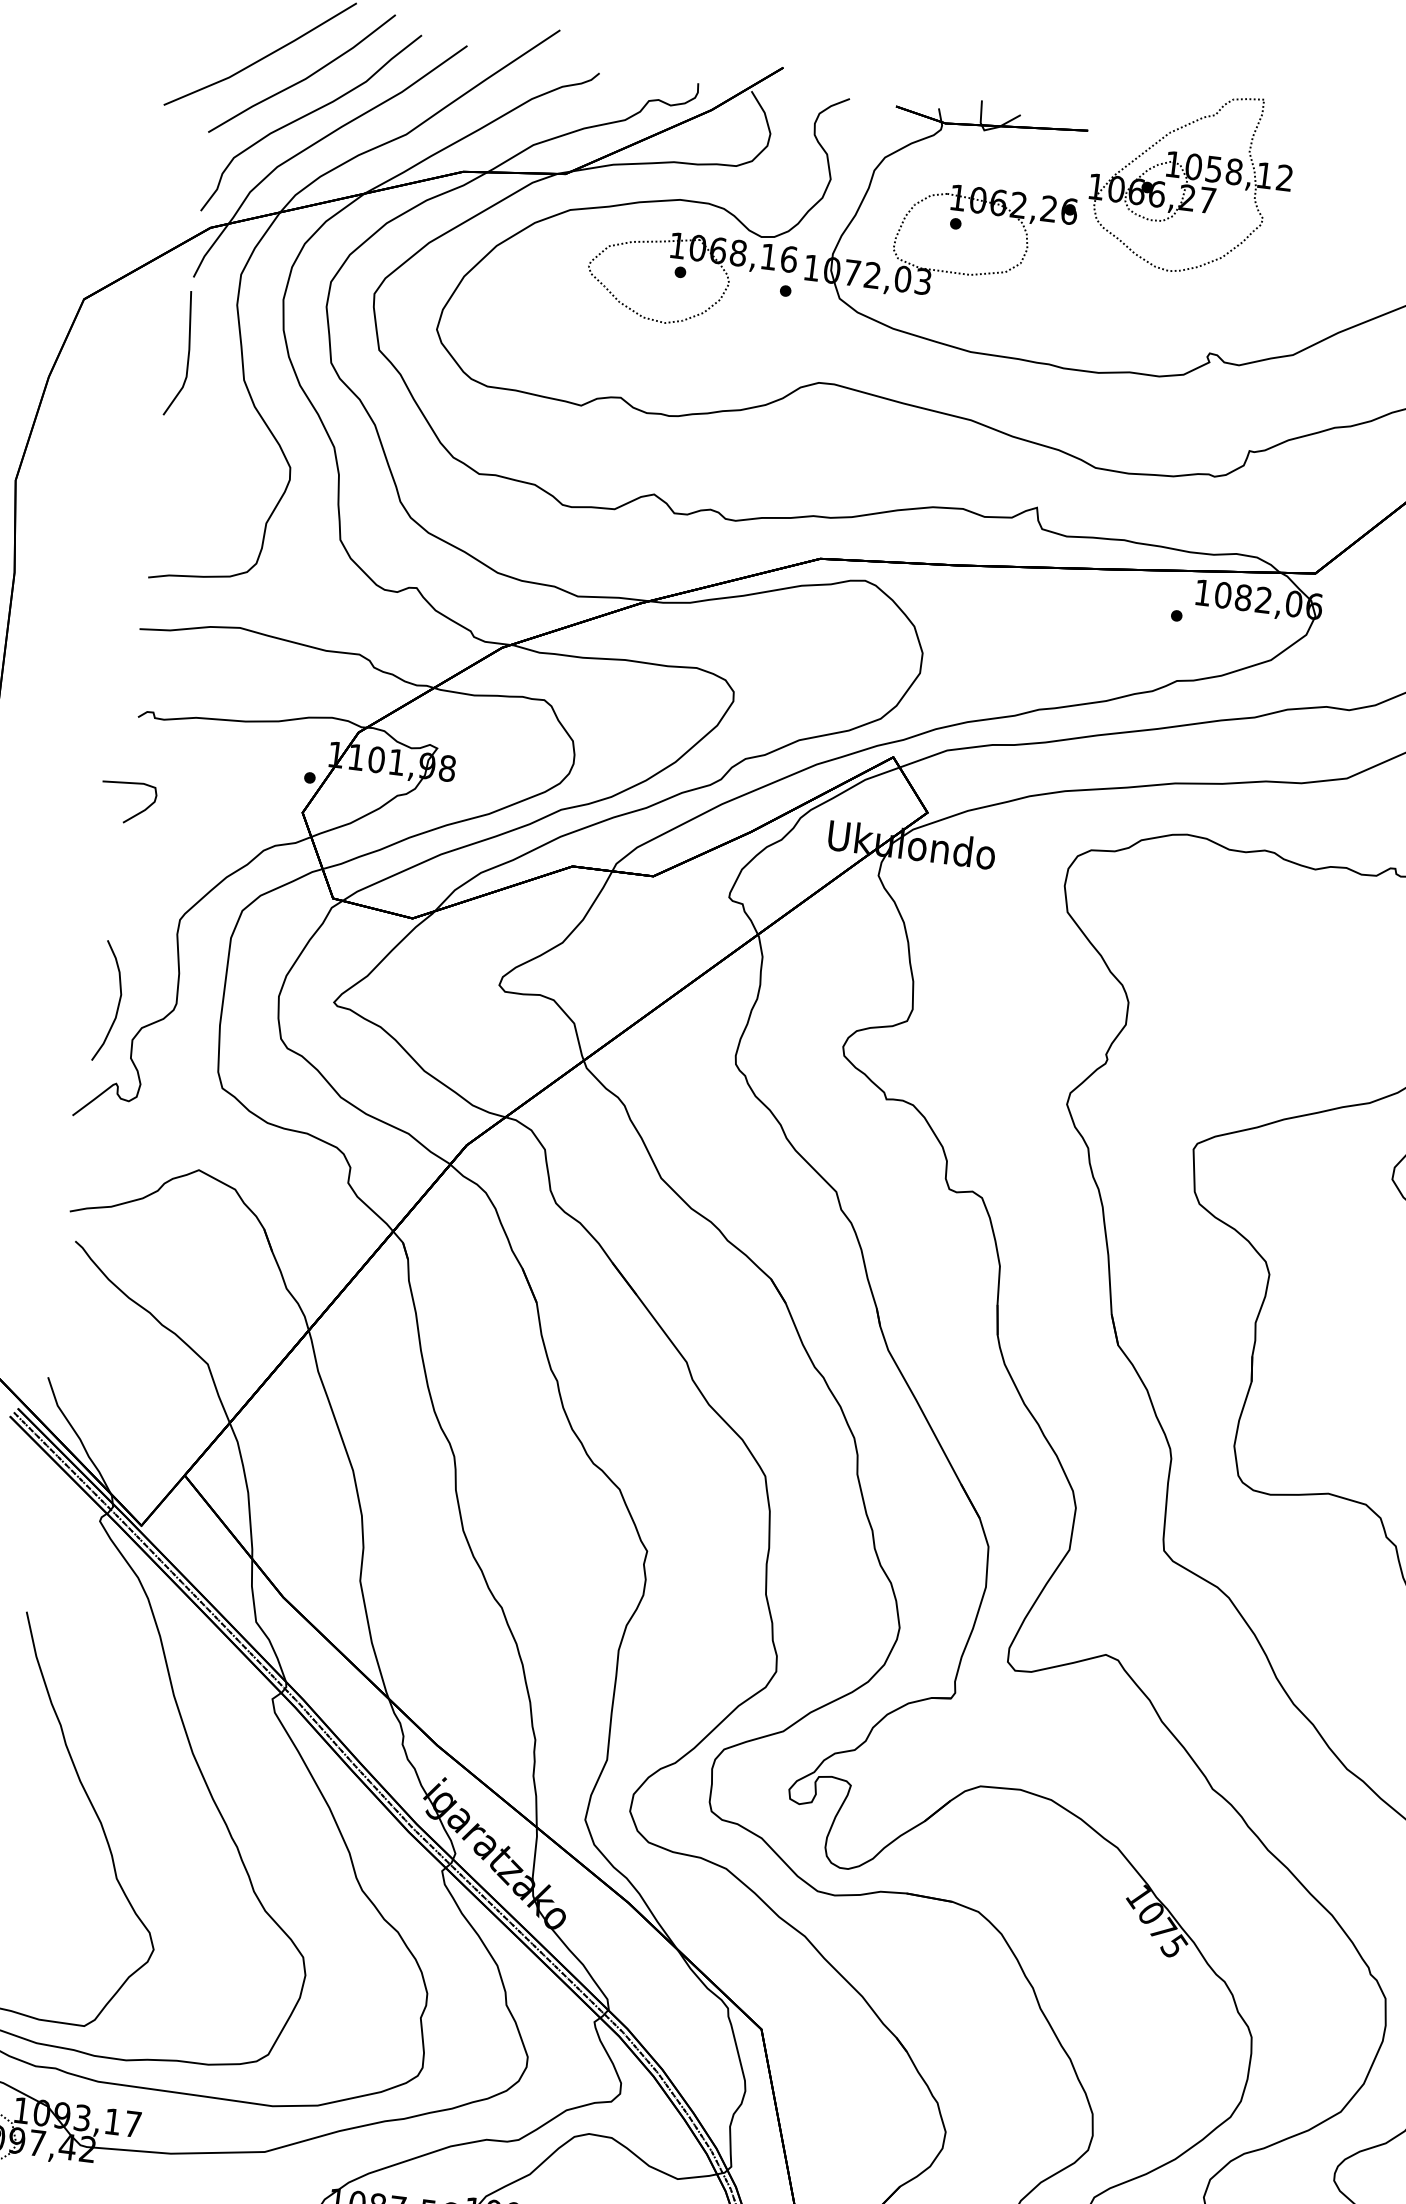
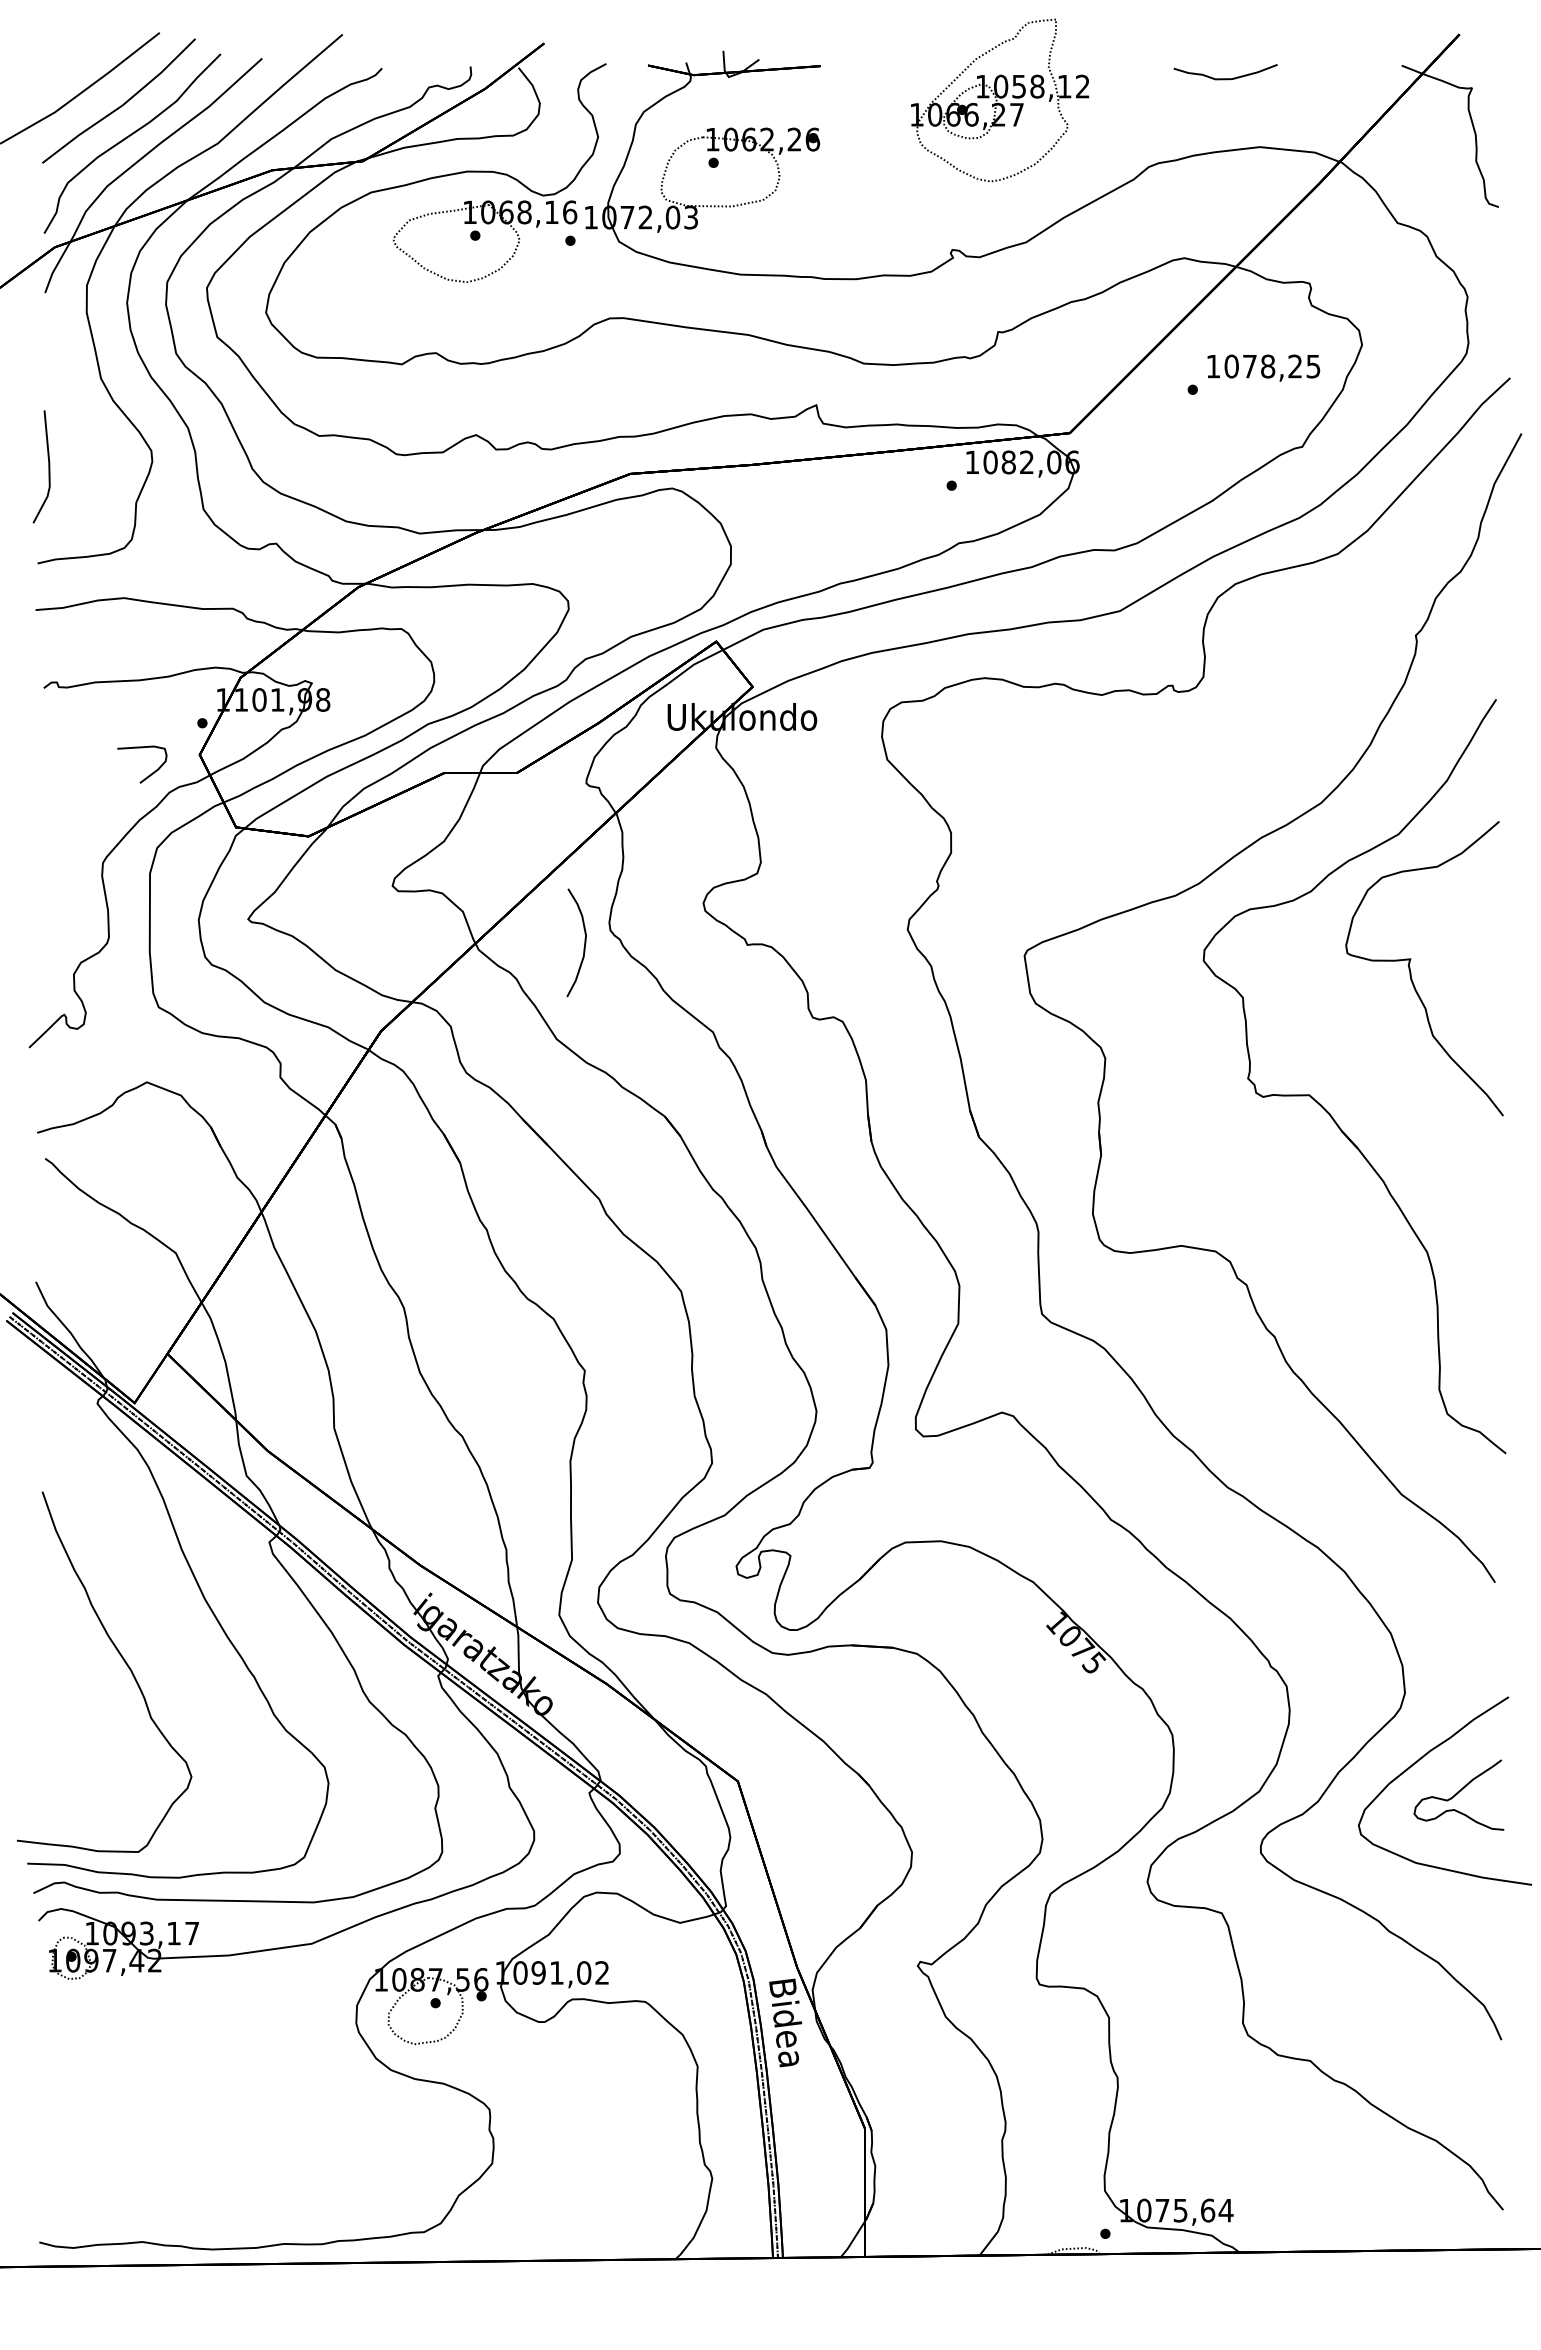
part: (1191, 182) -> (1000, 100), moved
line: (187, 354) -> (48, 466), moved
curve: (134, 814) -> (149, 774), moved
curve: (118, 1002) -> (584, 942), moved

